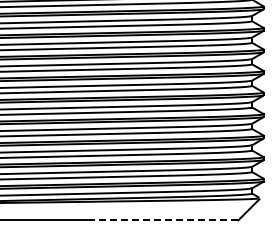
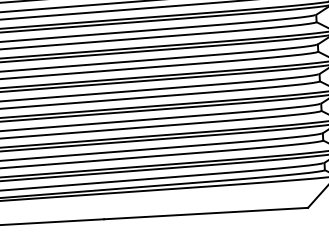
line: (163, 220) -> (205, 213), dashed -> solid

